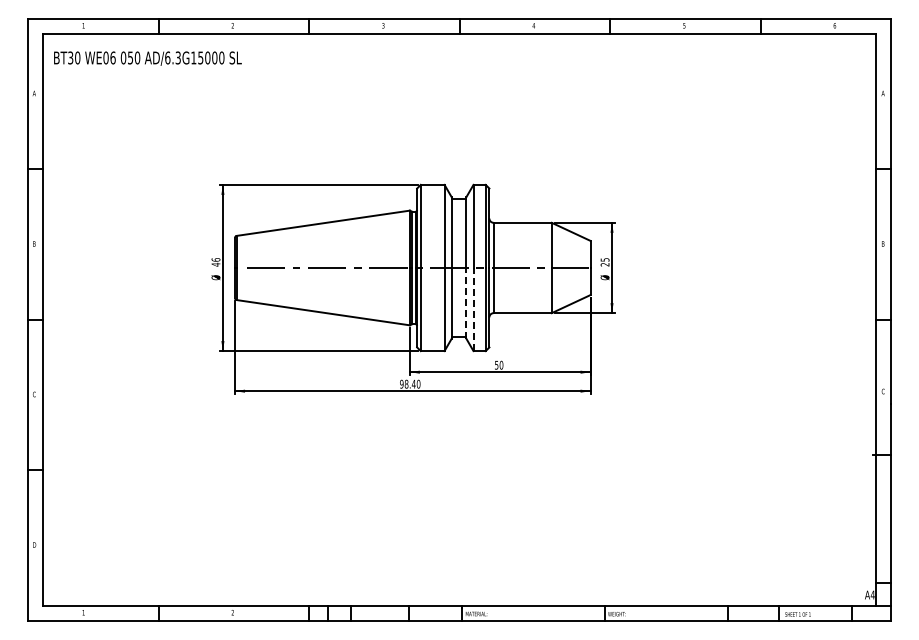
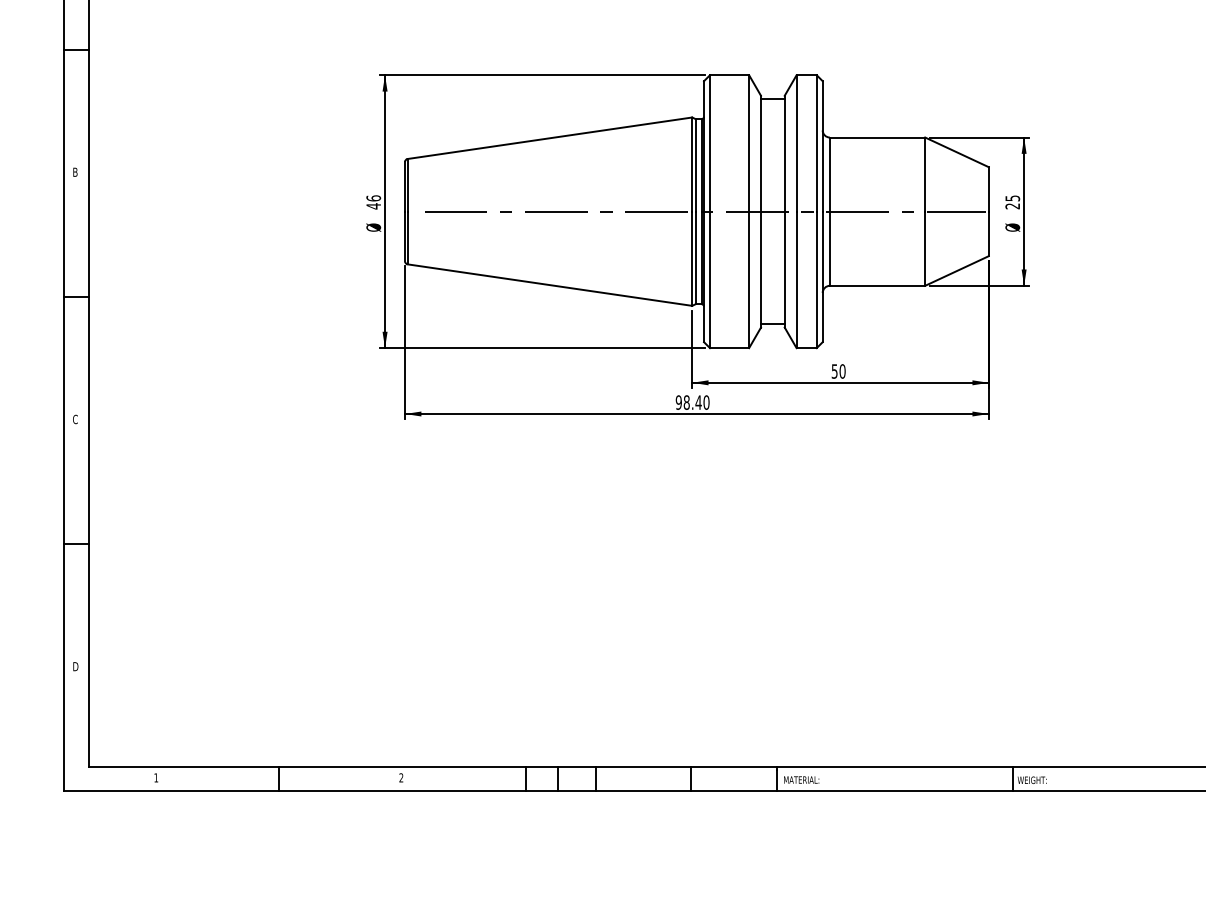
line: (466, 302) -> (785, 268), dashed -> solid
line: (473, 309) -> (796, 279), dashed -> solid

